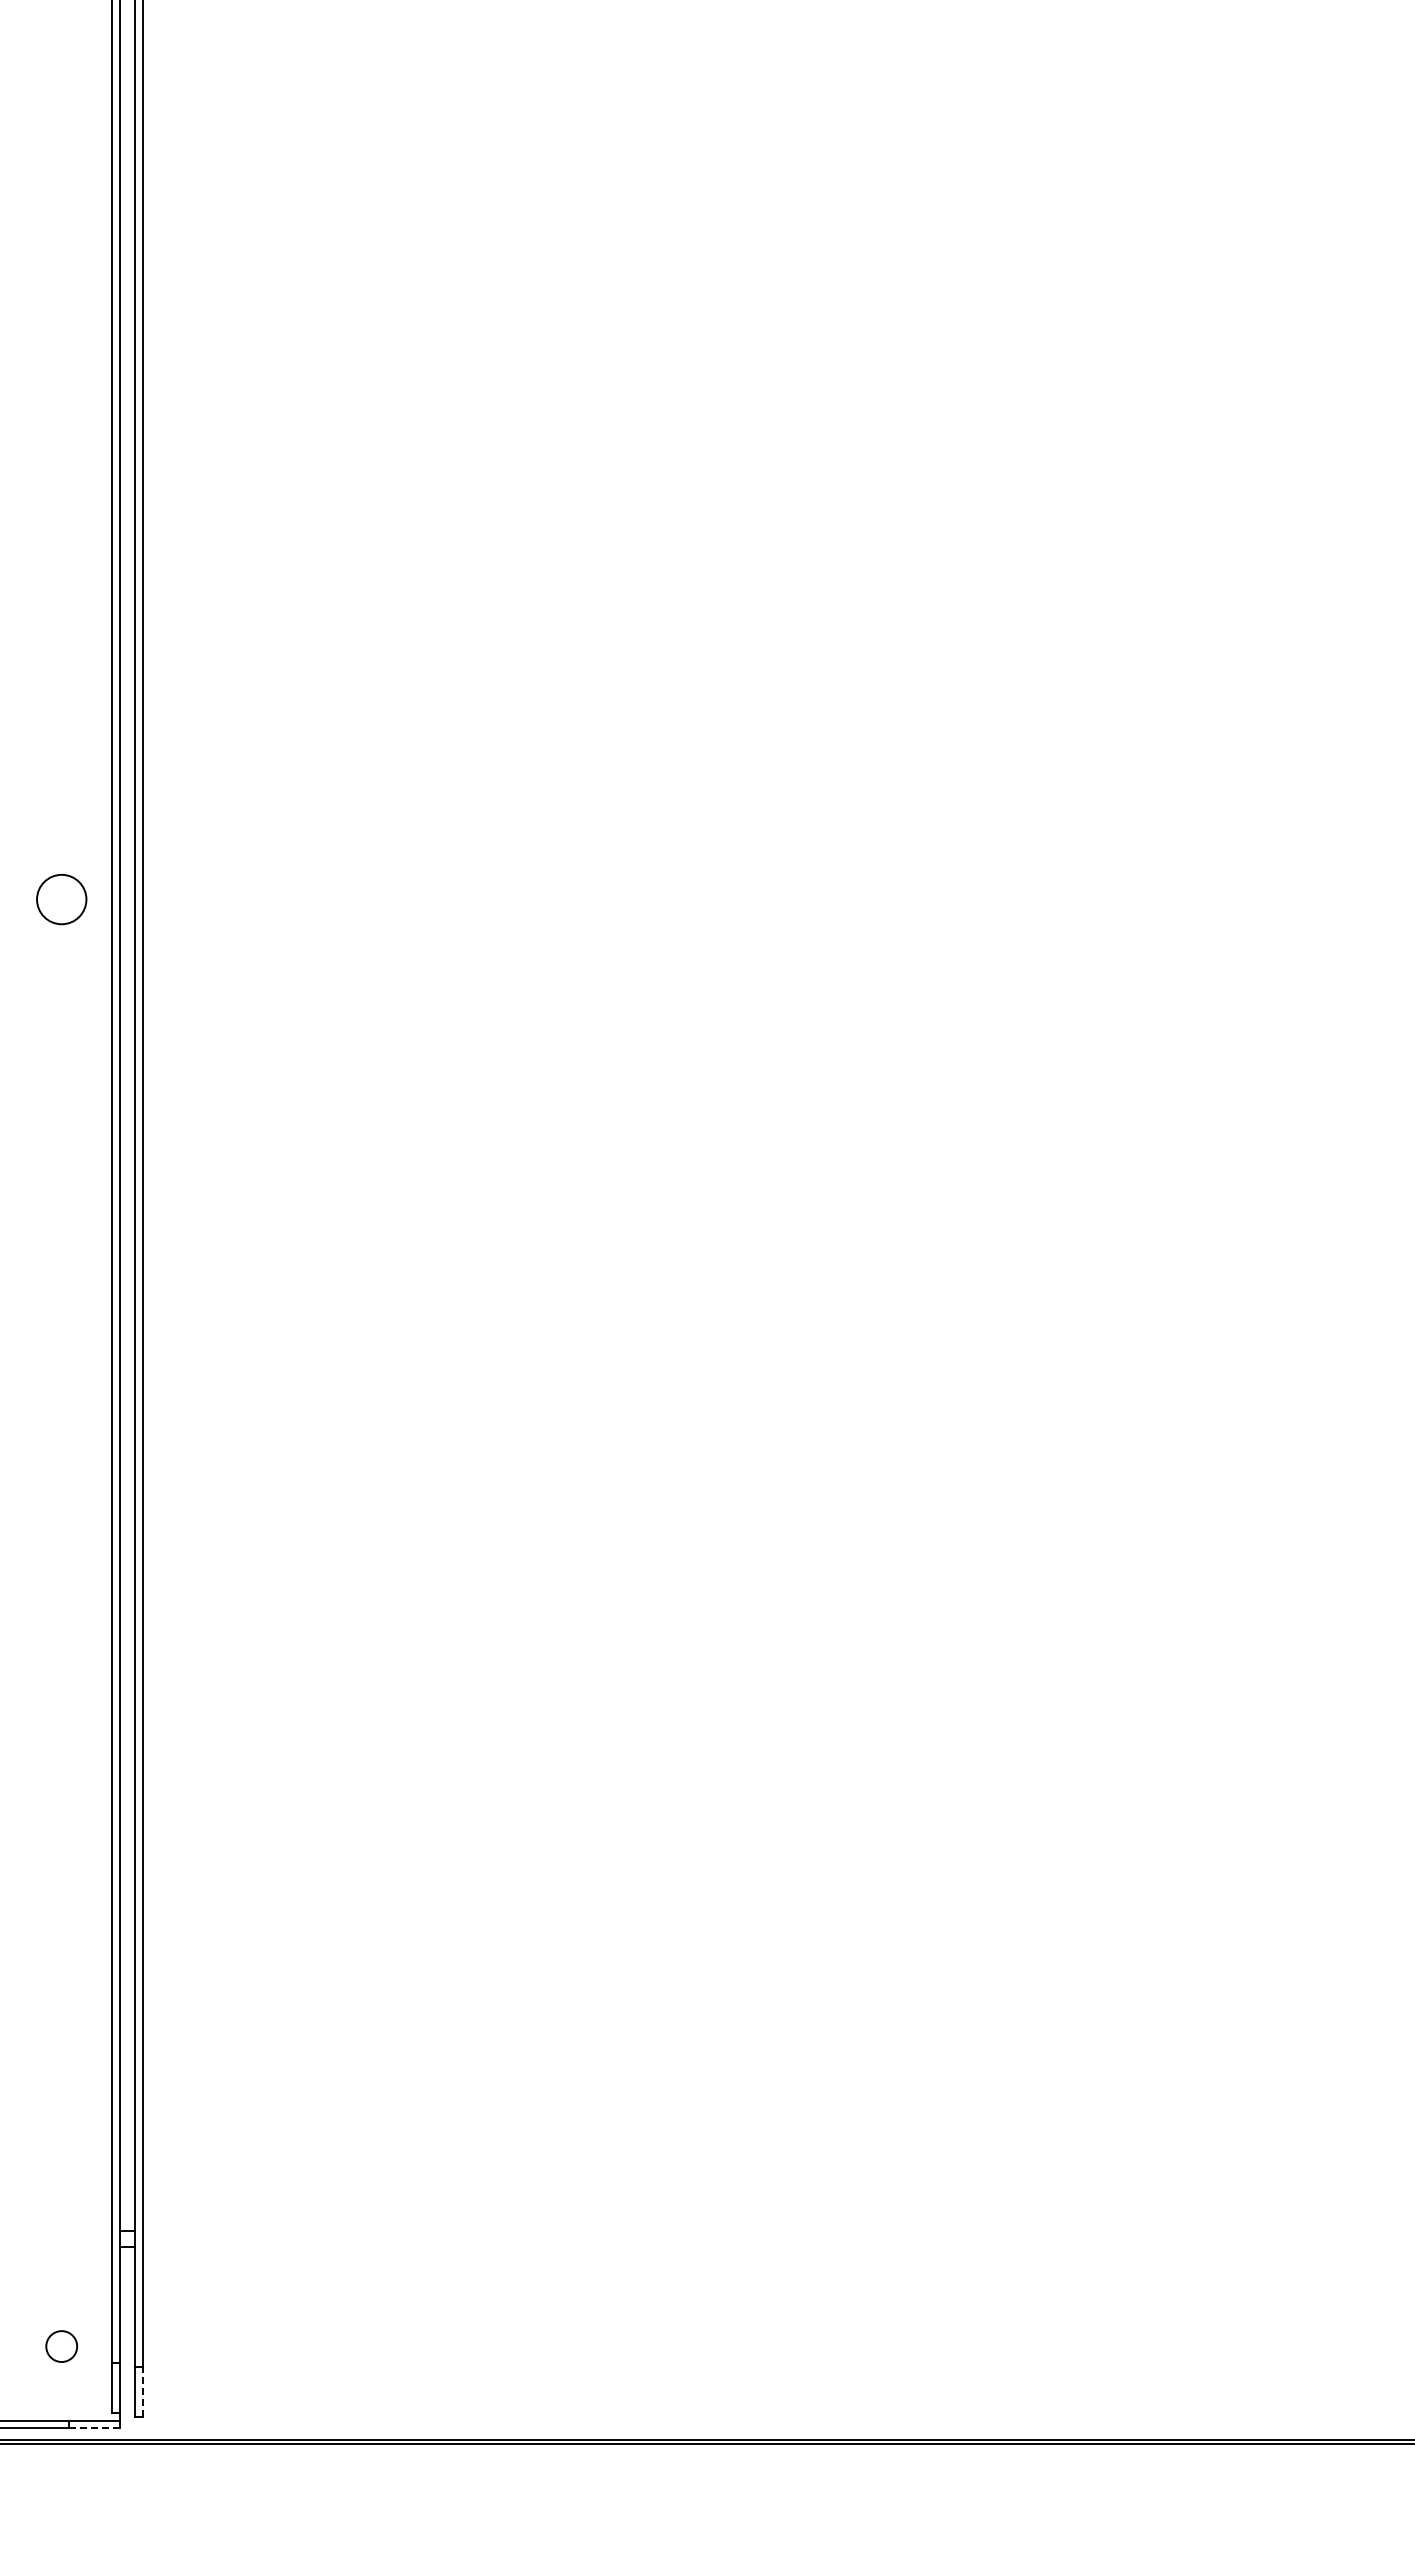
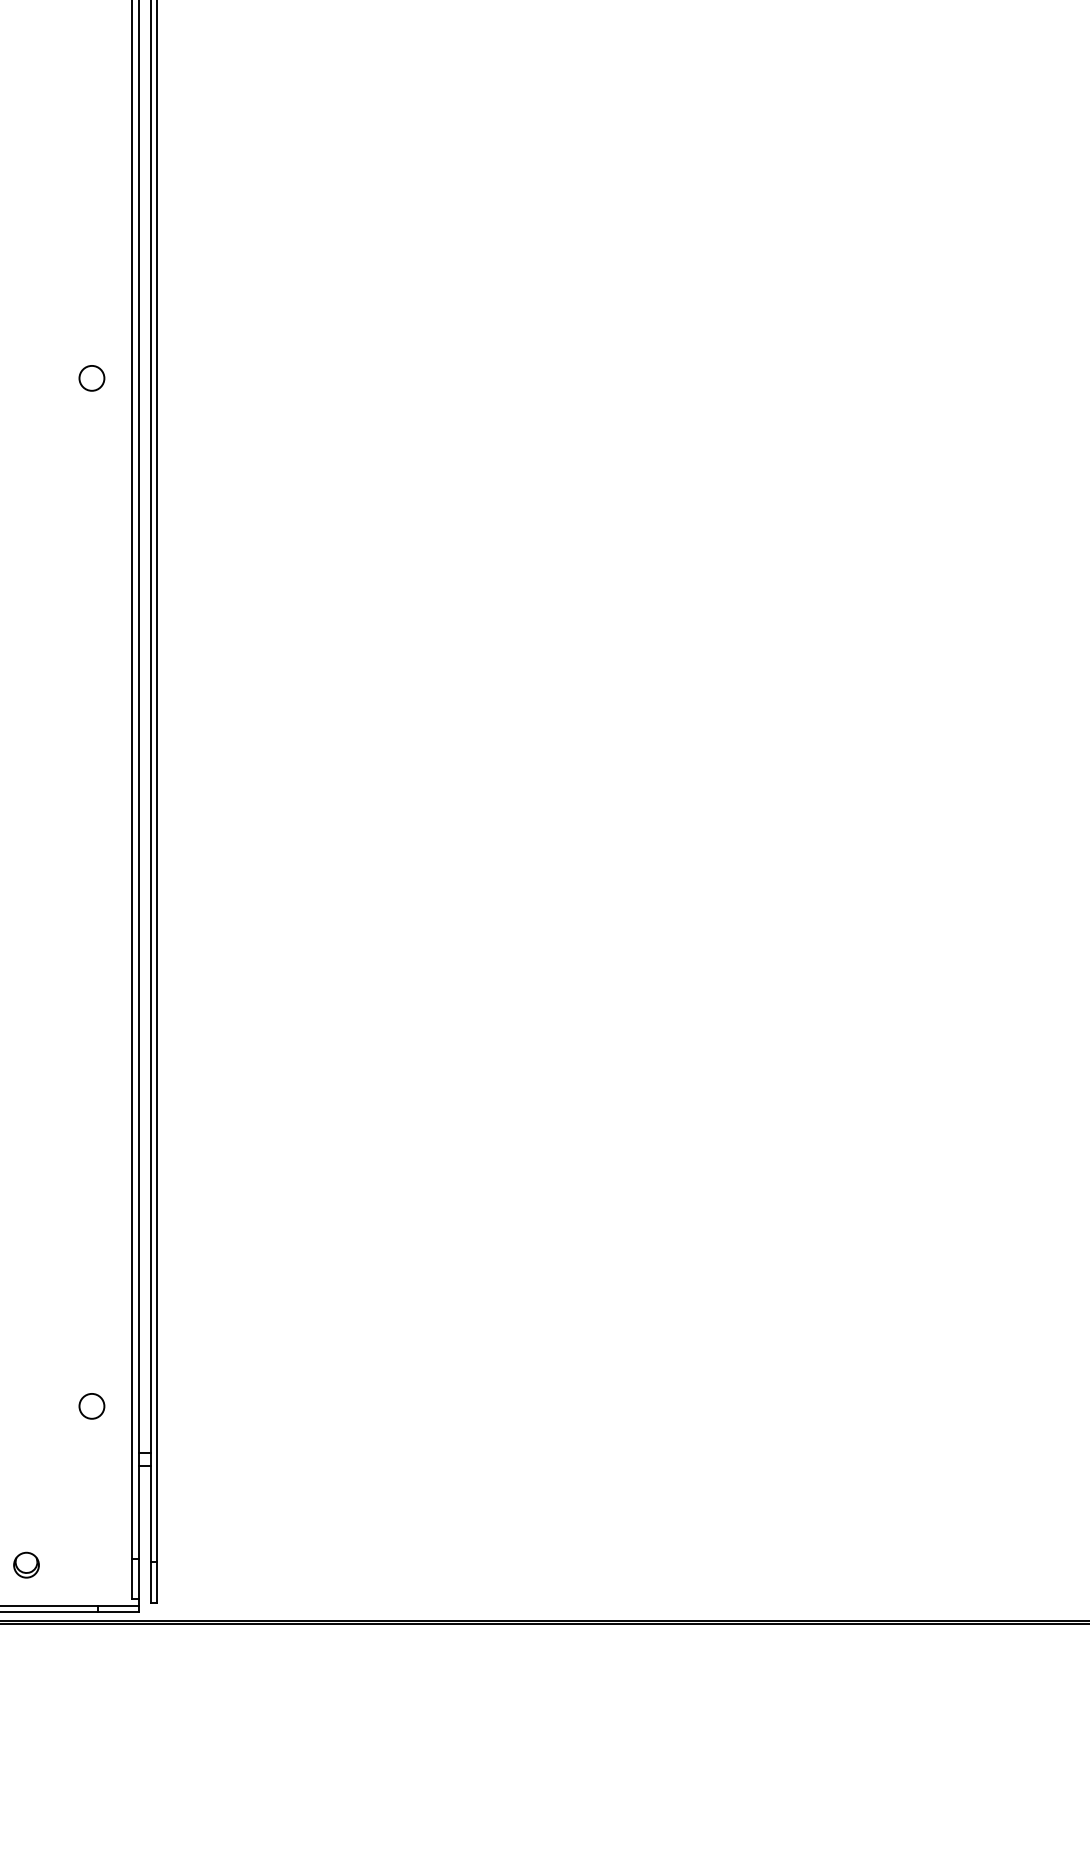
circle: (61, 899) -> (91, 378), size x0.62
circle: (61, 2346) -> (91, 1406), moved
line: (142, 2391) -> (157, 1582), dashed -> solid
line: (95, 2428) -> (119, 1612), dashed -> solid

